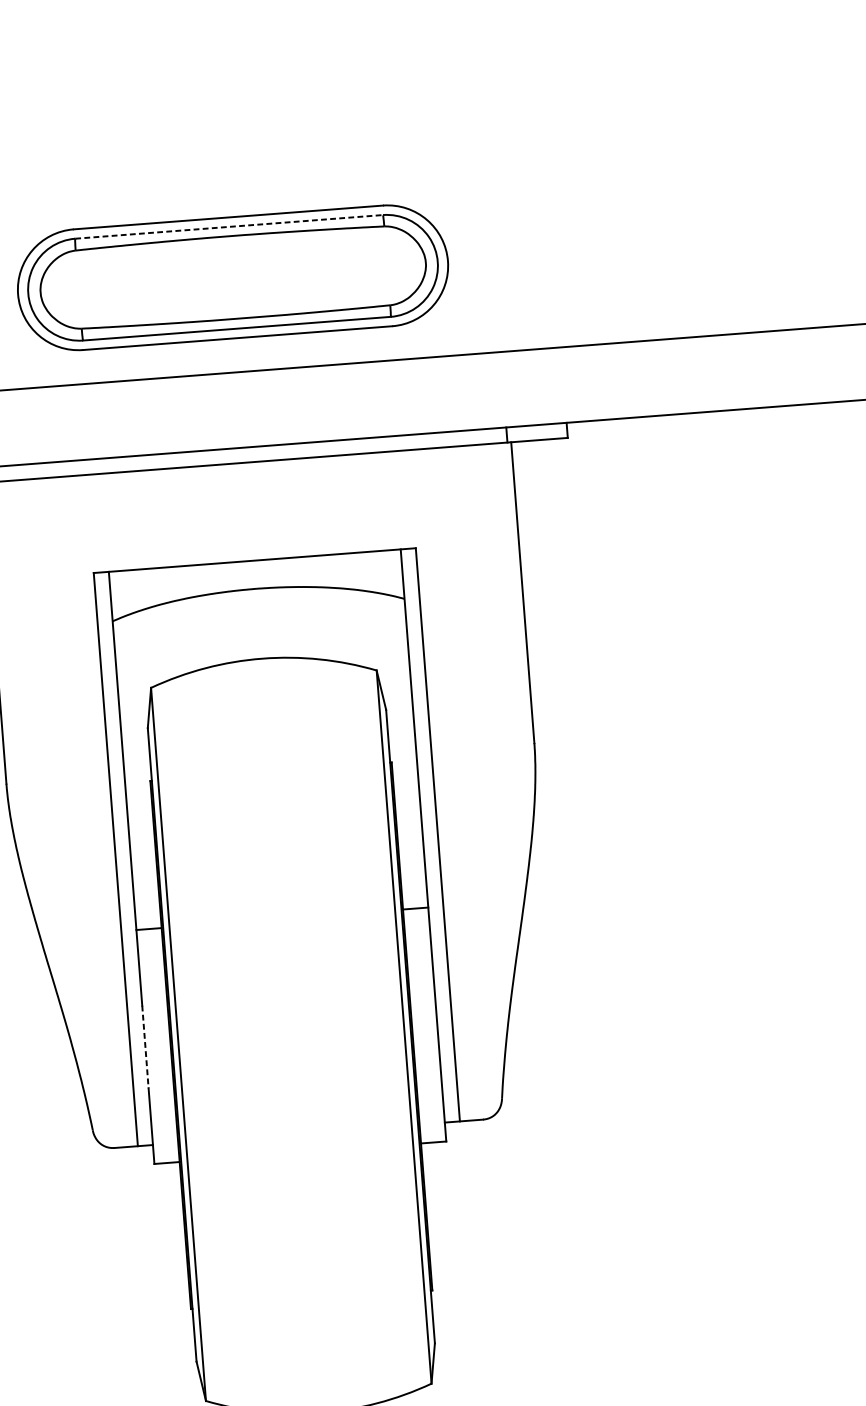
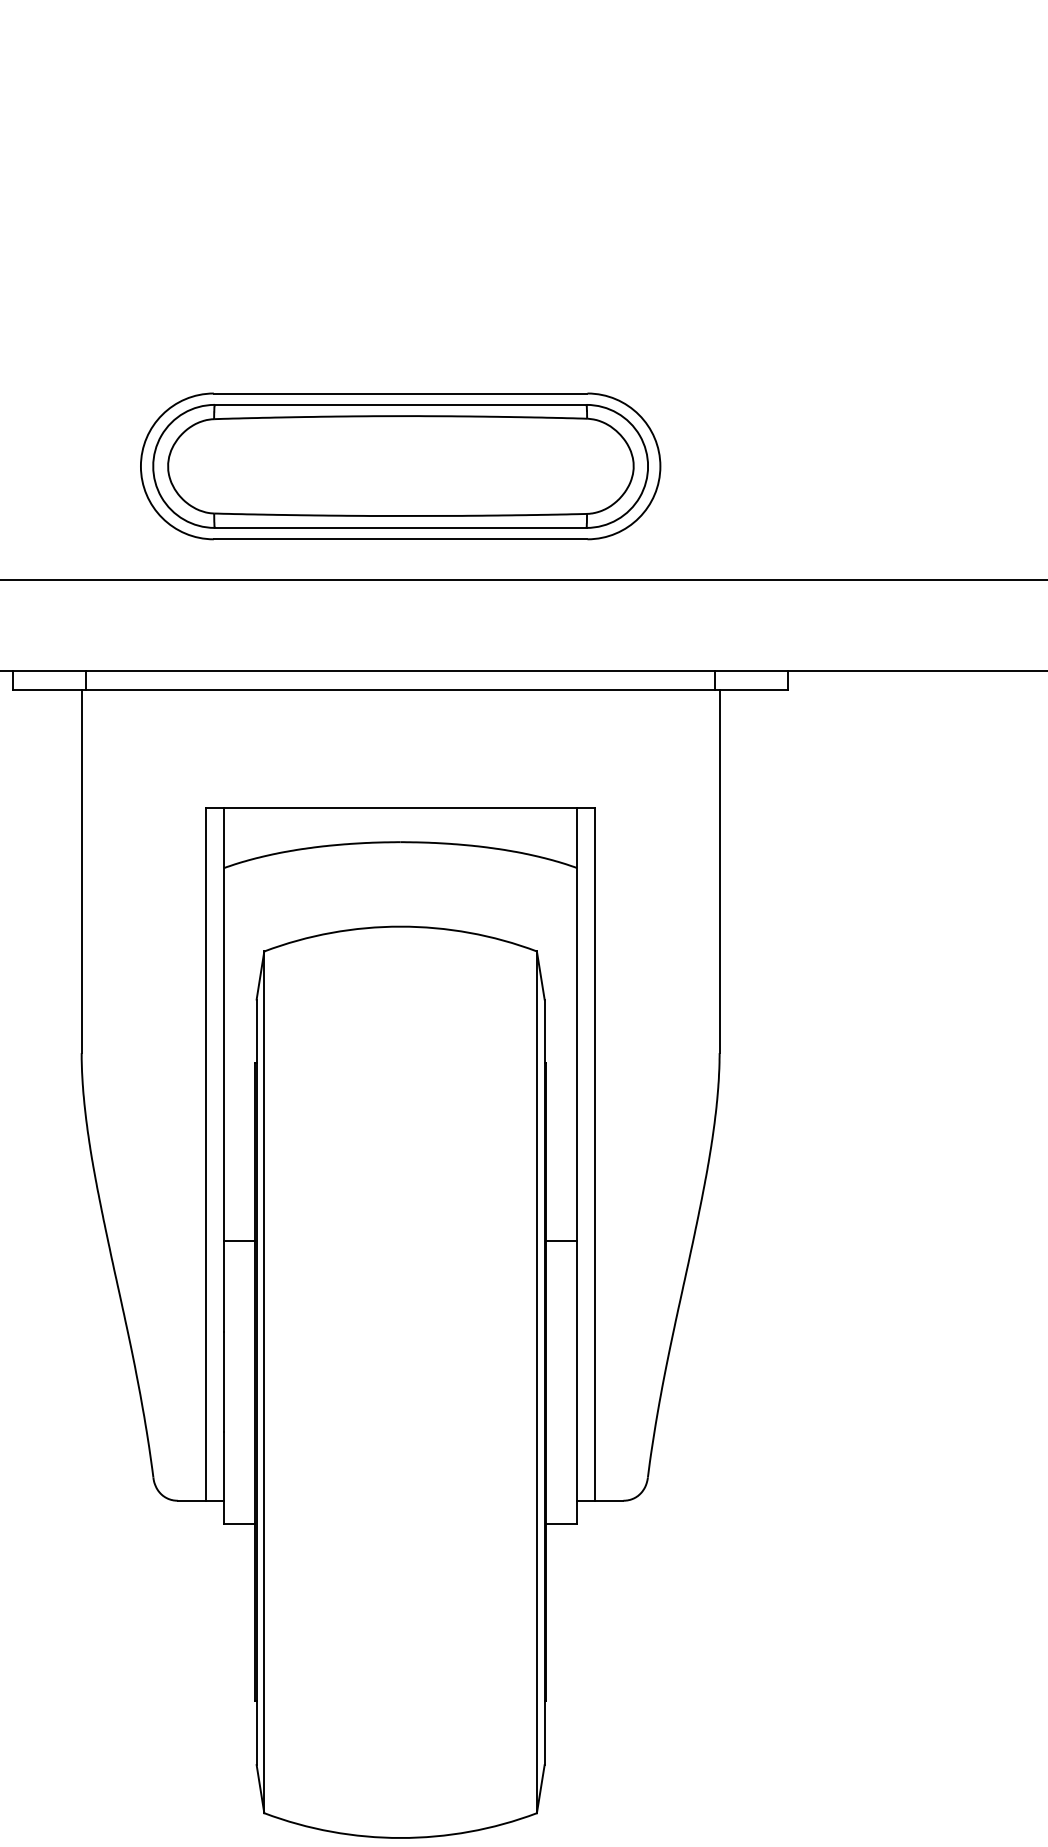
line: (228, 226) -> (400, 404), dashed -> solid
line: (145, 1047) -> (224, 1382), dashed -> solid

